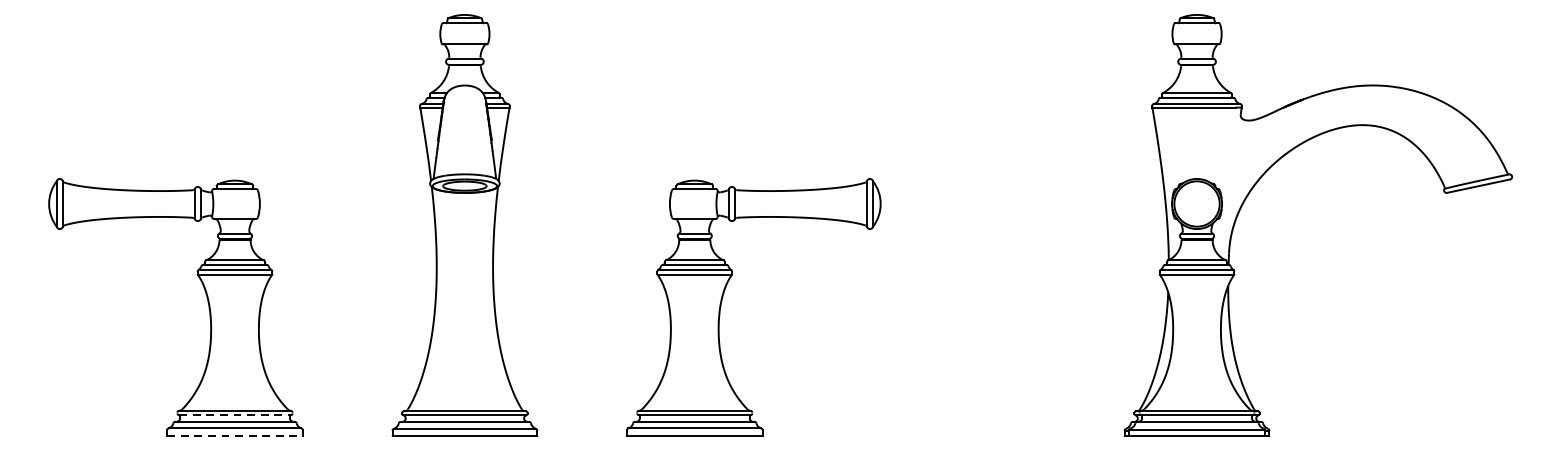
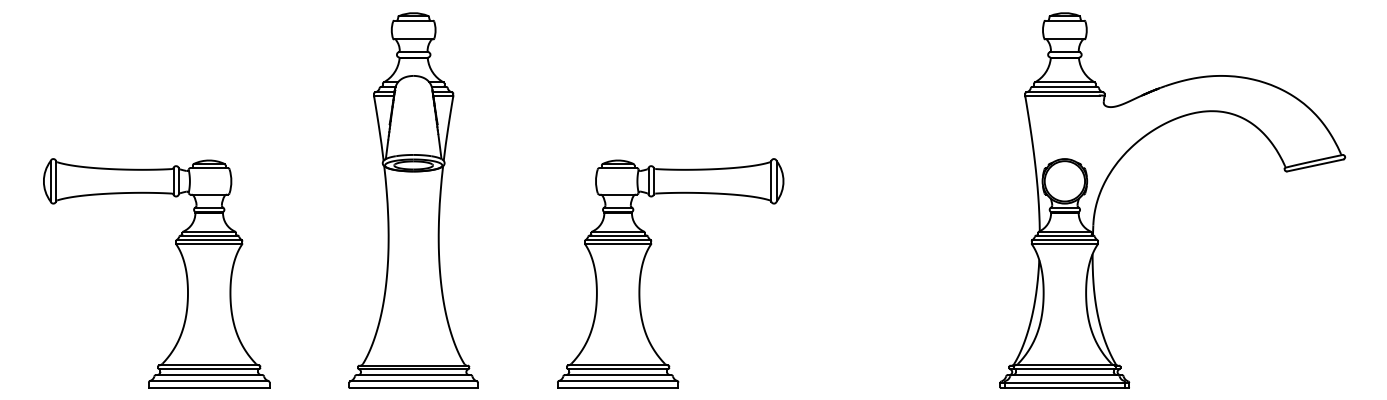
line: (235, 415) -> (209, 369), dashed -> solid
line: (235, 435) -> (209, 387), dashed -> solid

